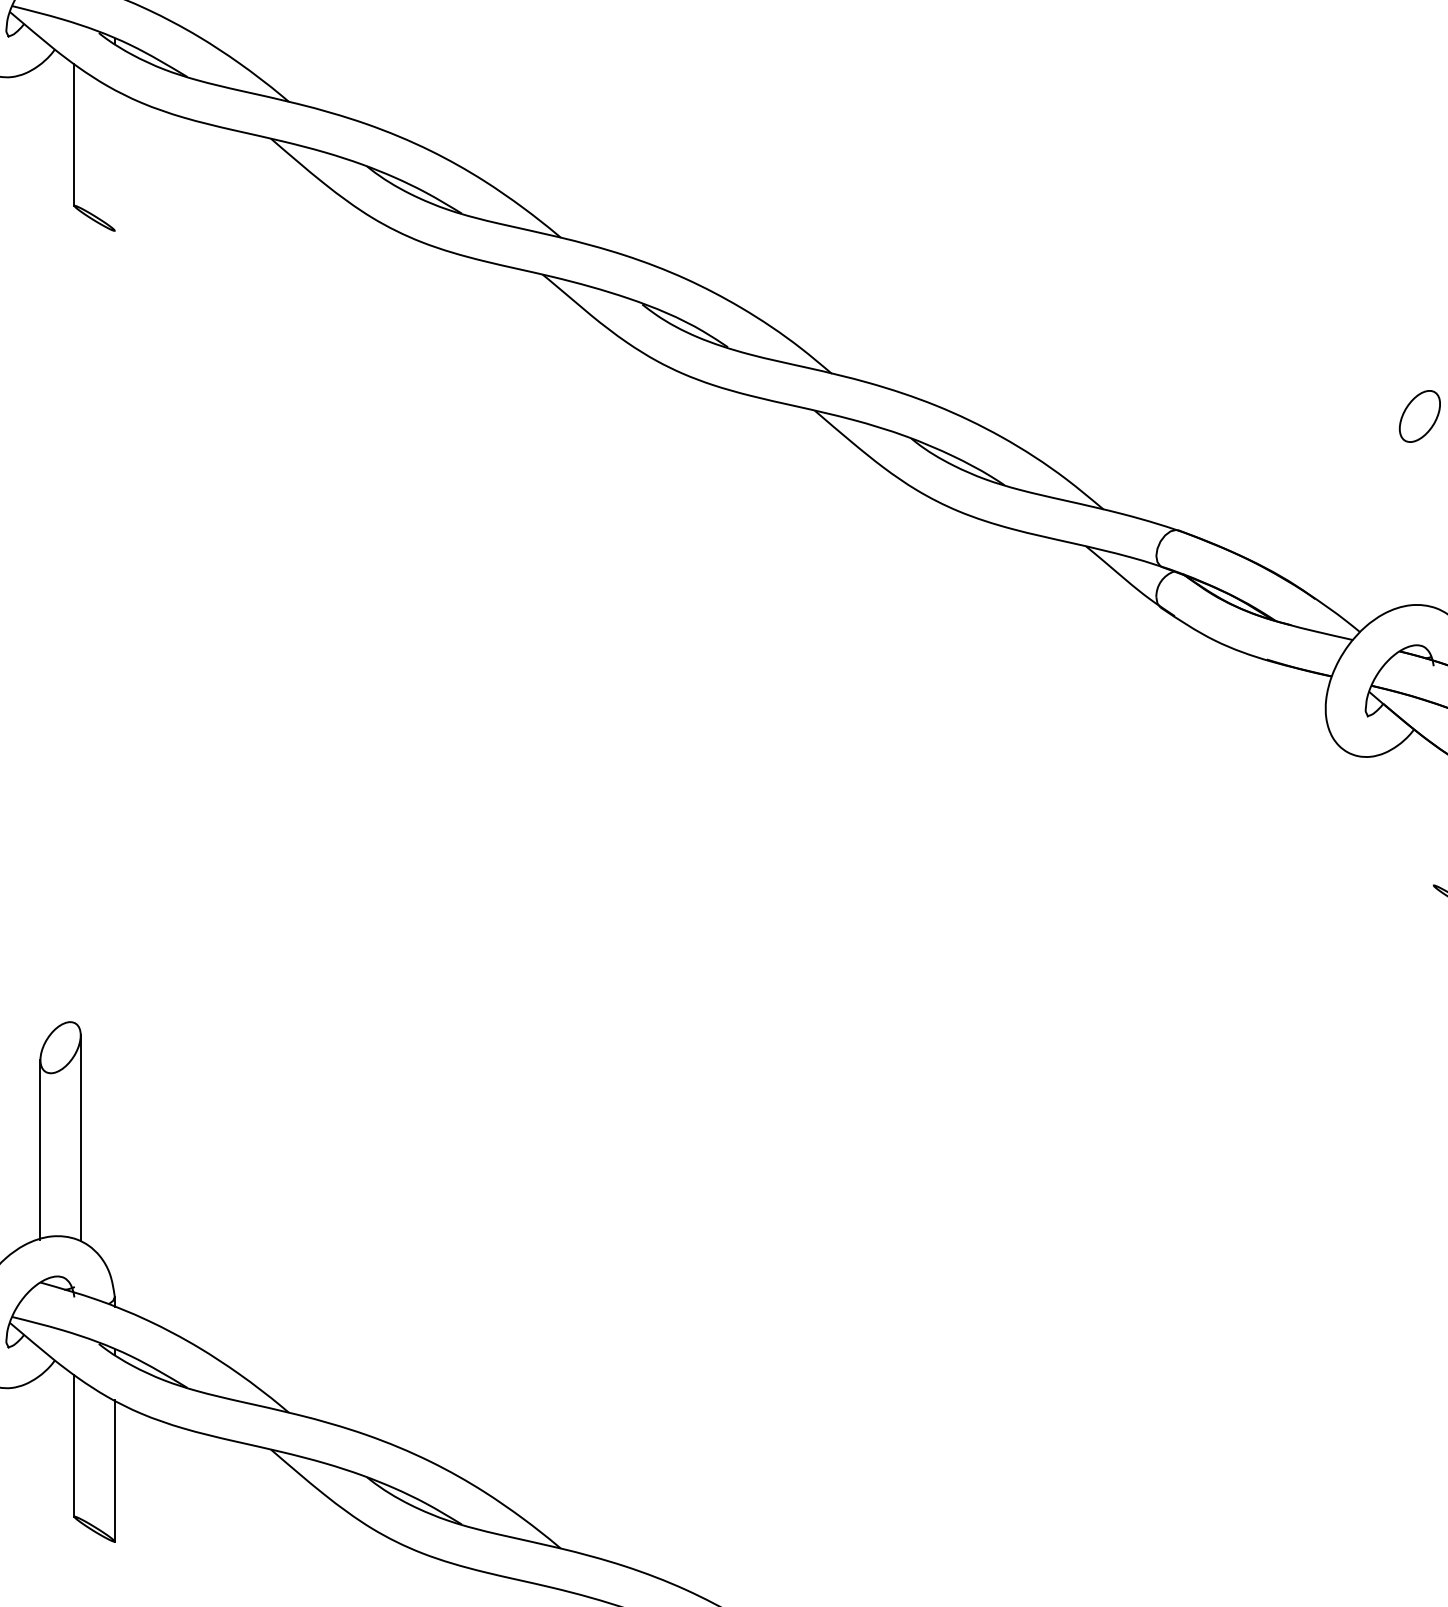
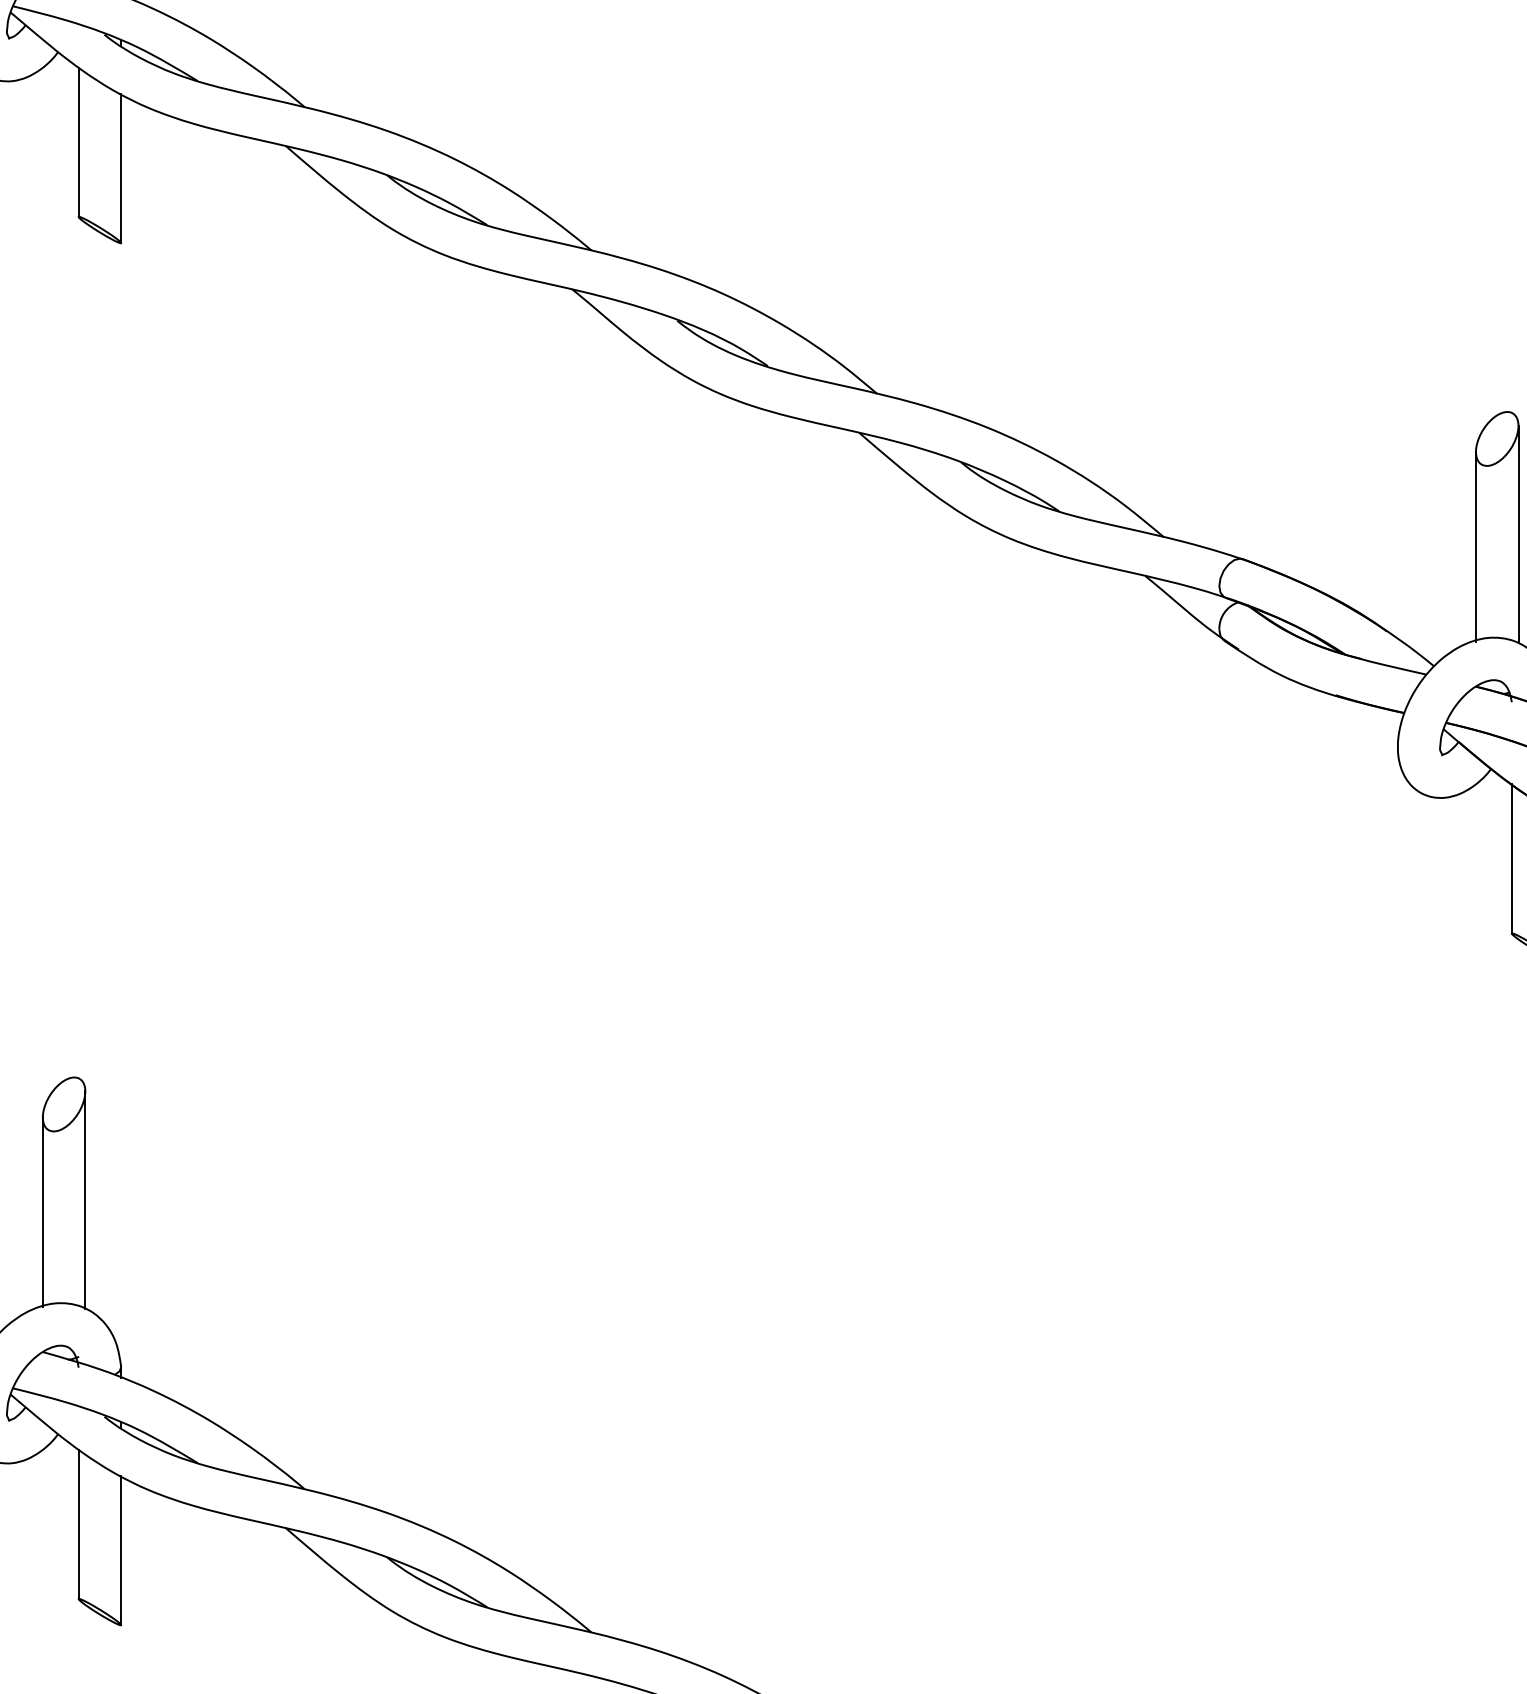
line: (115, 159) -> (121, 168), added
line: (1440, 507) -> (1518, 534), added
line: (1399, 518) -> (1475, 546), added
line: (1433, 814) -> (1511, 858), added

